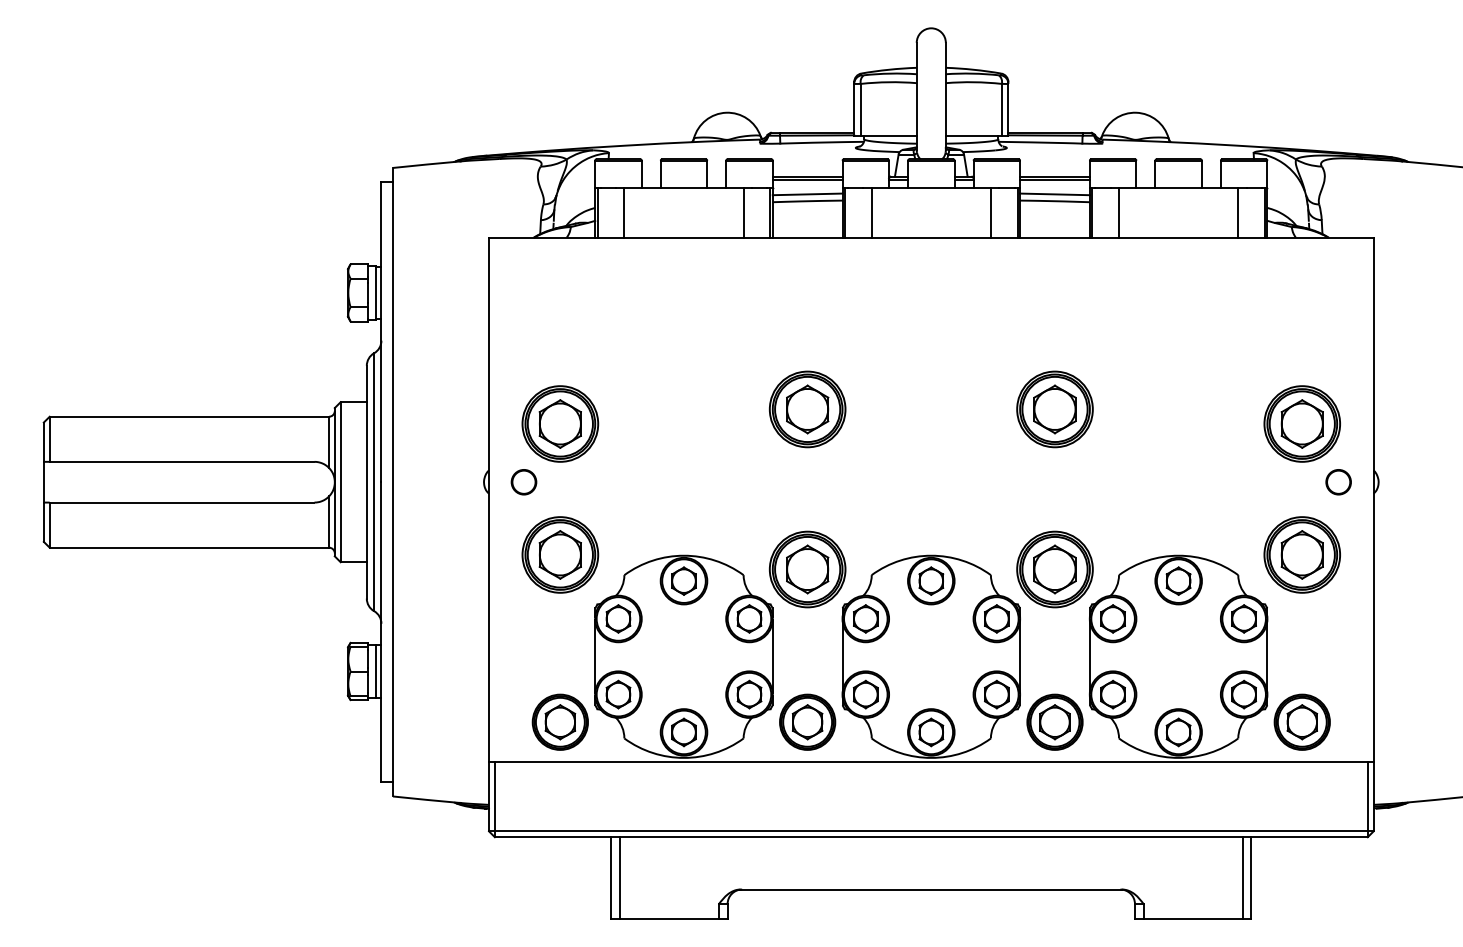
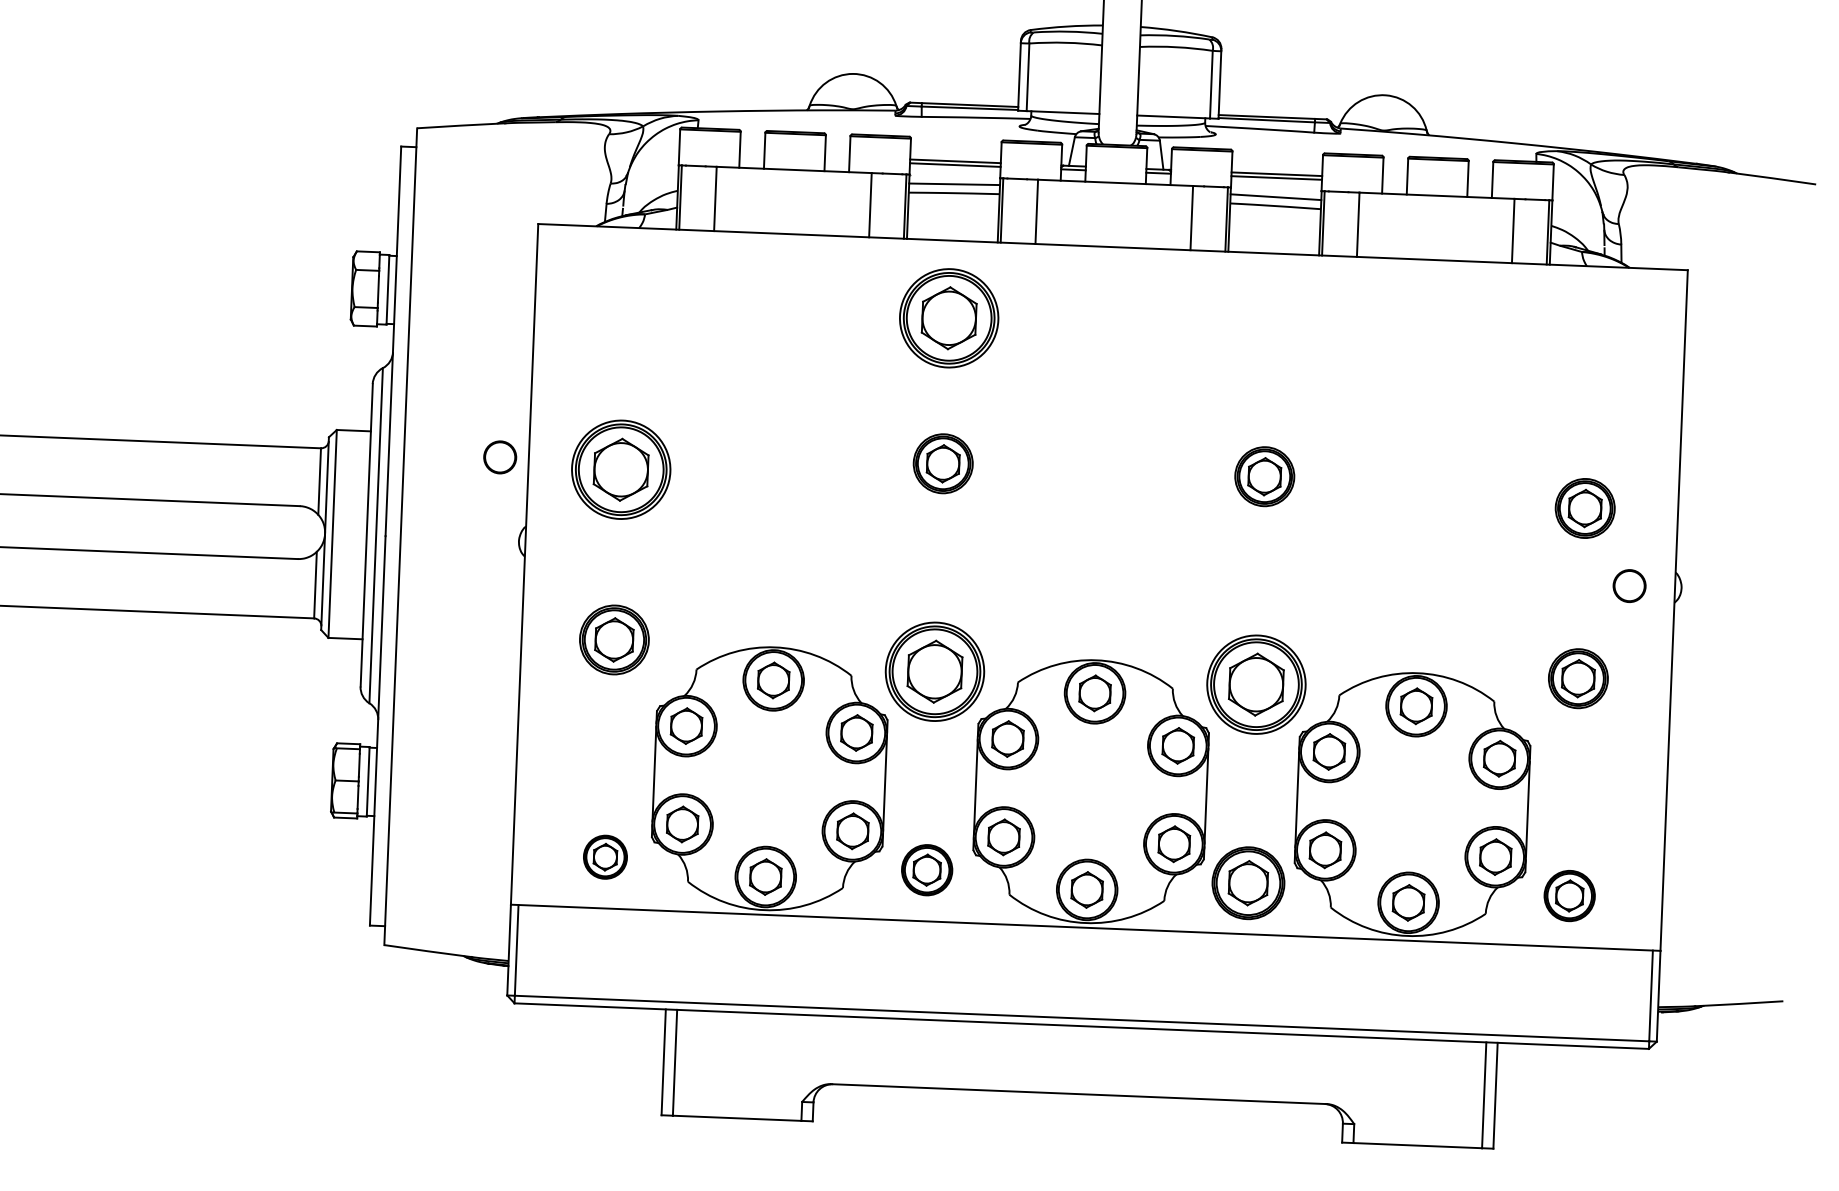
part: (807, 297) -> (948, 318), added
part: (807, 409) -> (943, 463), size x0.6
part: (1054, 409) -> (1264, 476), size x0.6
part: (1301, 423) -> (1584, 507), size x0.6
part: (523, 482) -> (499, 457), moved
part: (560, 554) -> (614, 639), size x0.7
part: (1301, 554) -> (1577, 678), size x0.6
part: (559, 721) -> (604, 856), size x0.6
part: (807, 721) -> (926, 869), size x0.7
part: (1301, 721) -> (1568, 895), size x0.7

